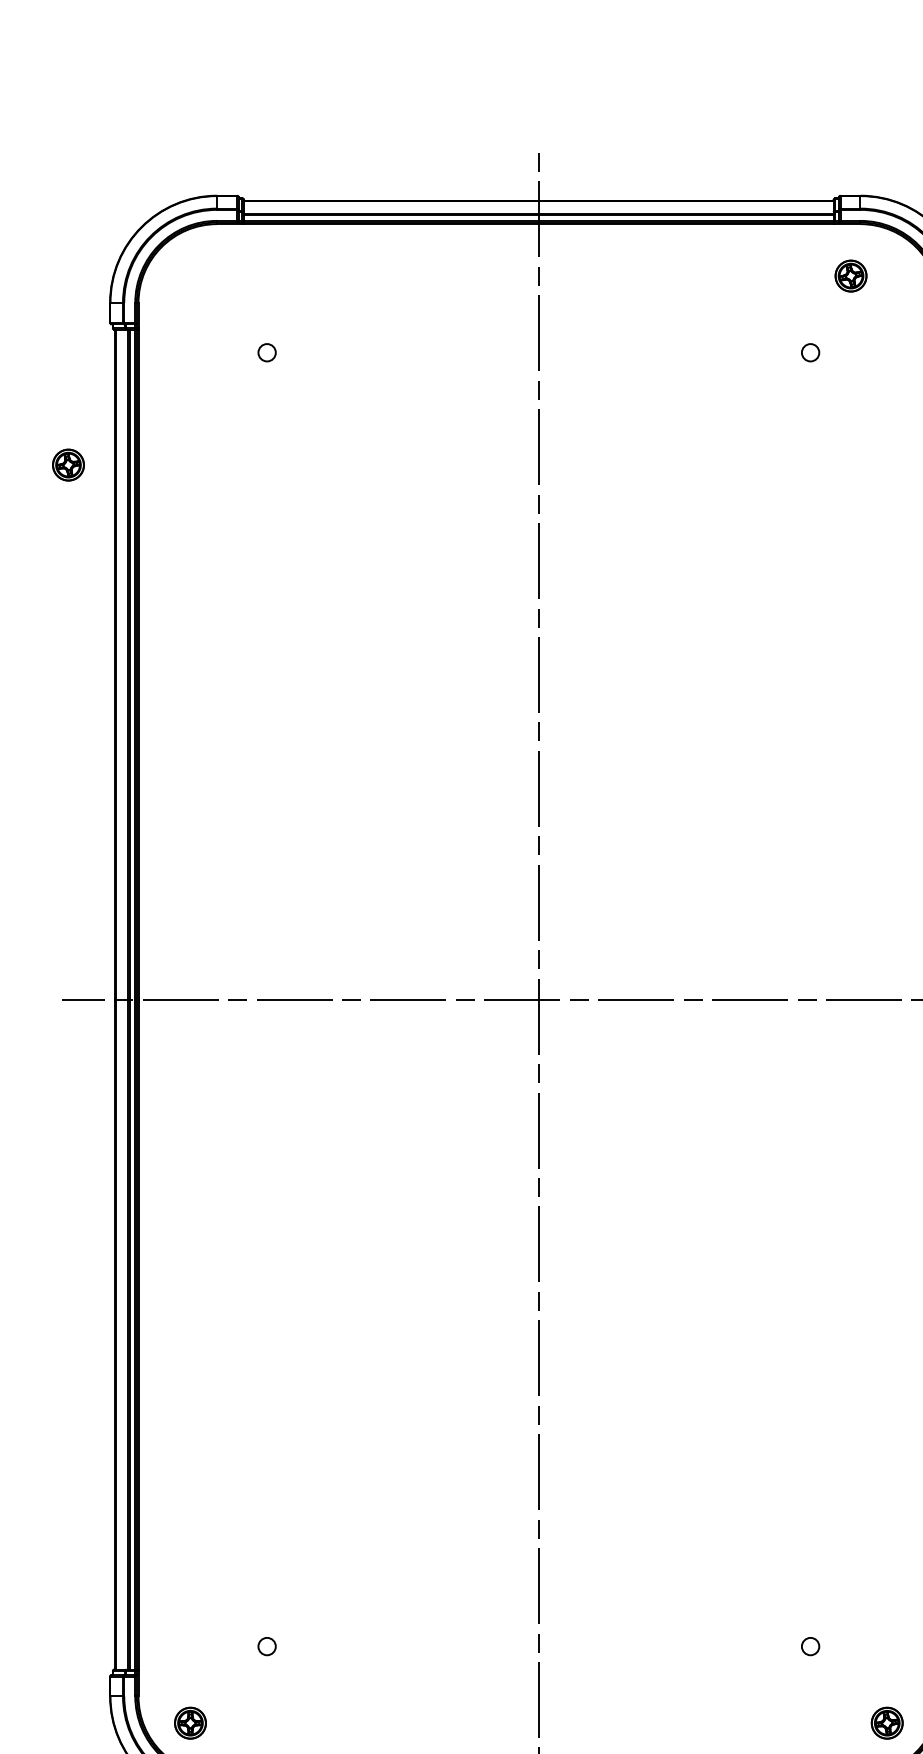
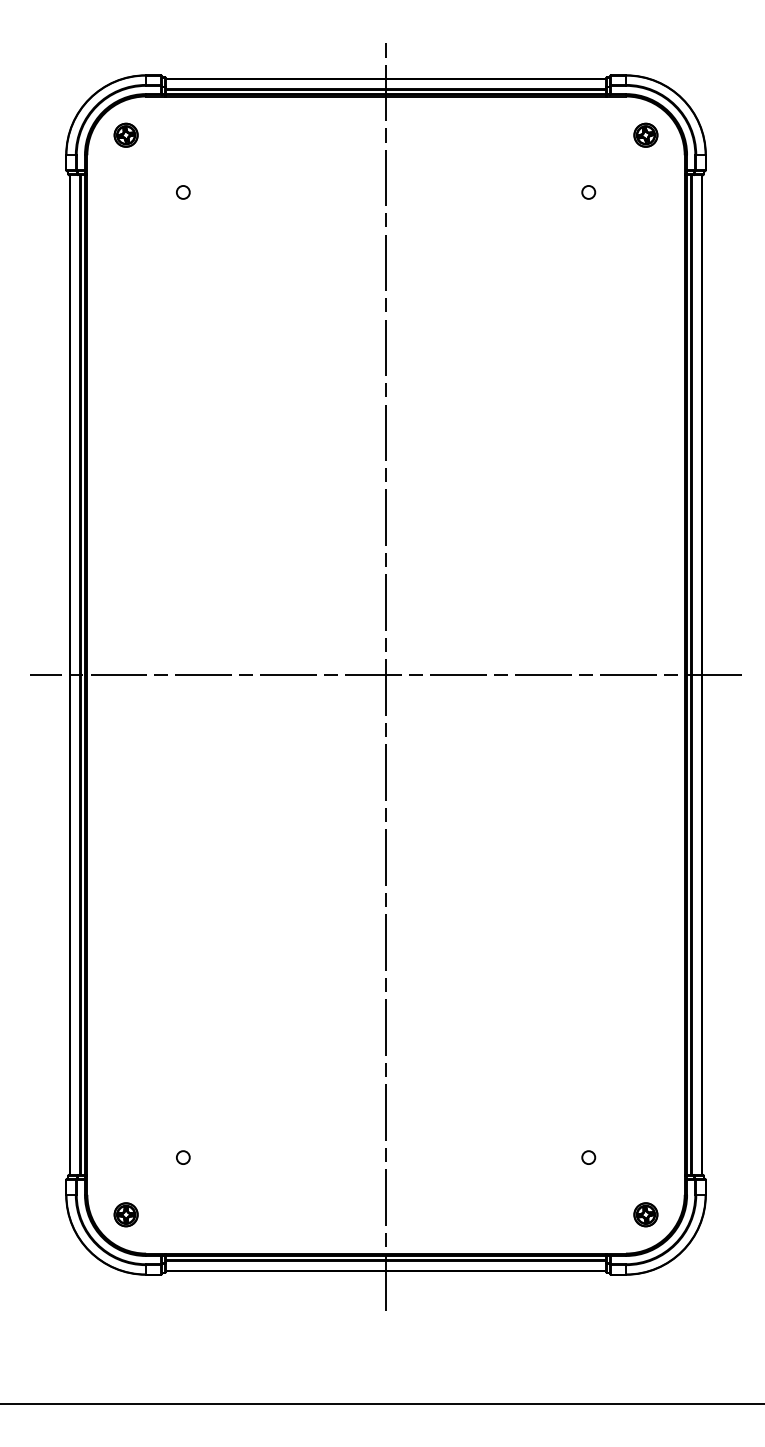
part: (850, 275) -> (645, 134), moved
part: (67, 464) -> (125, 134), moved

